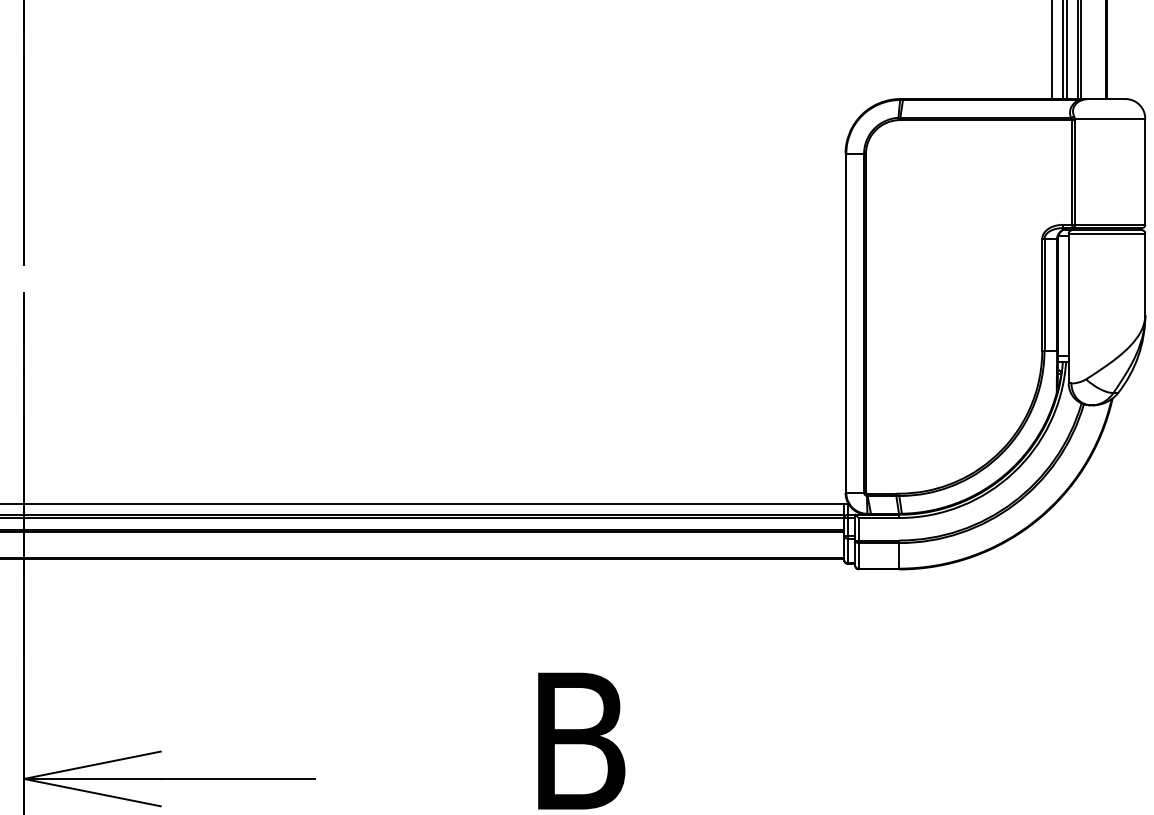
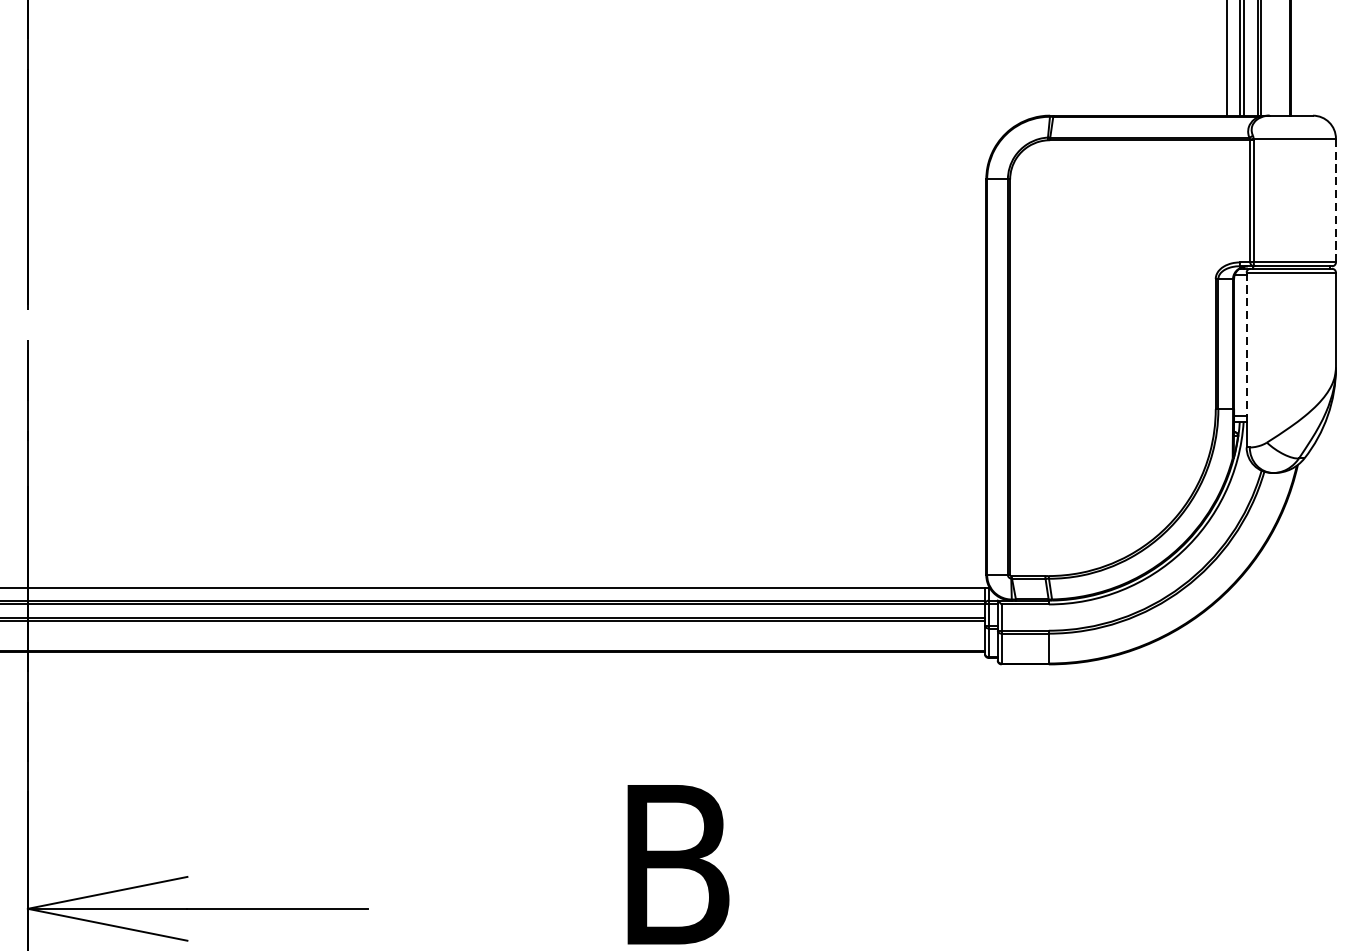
line: (1145, 171) -> (1336, 200), solid -> dashed
line: (1068, 297) -> (1246, 347), solid -> dashed

